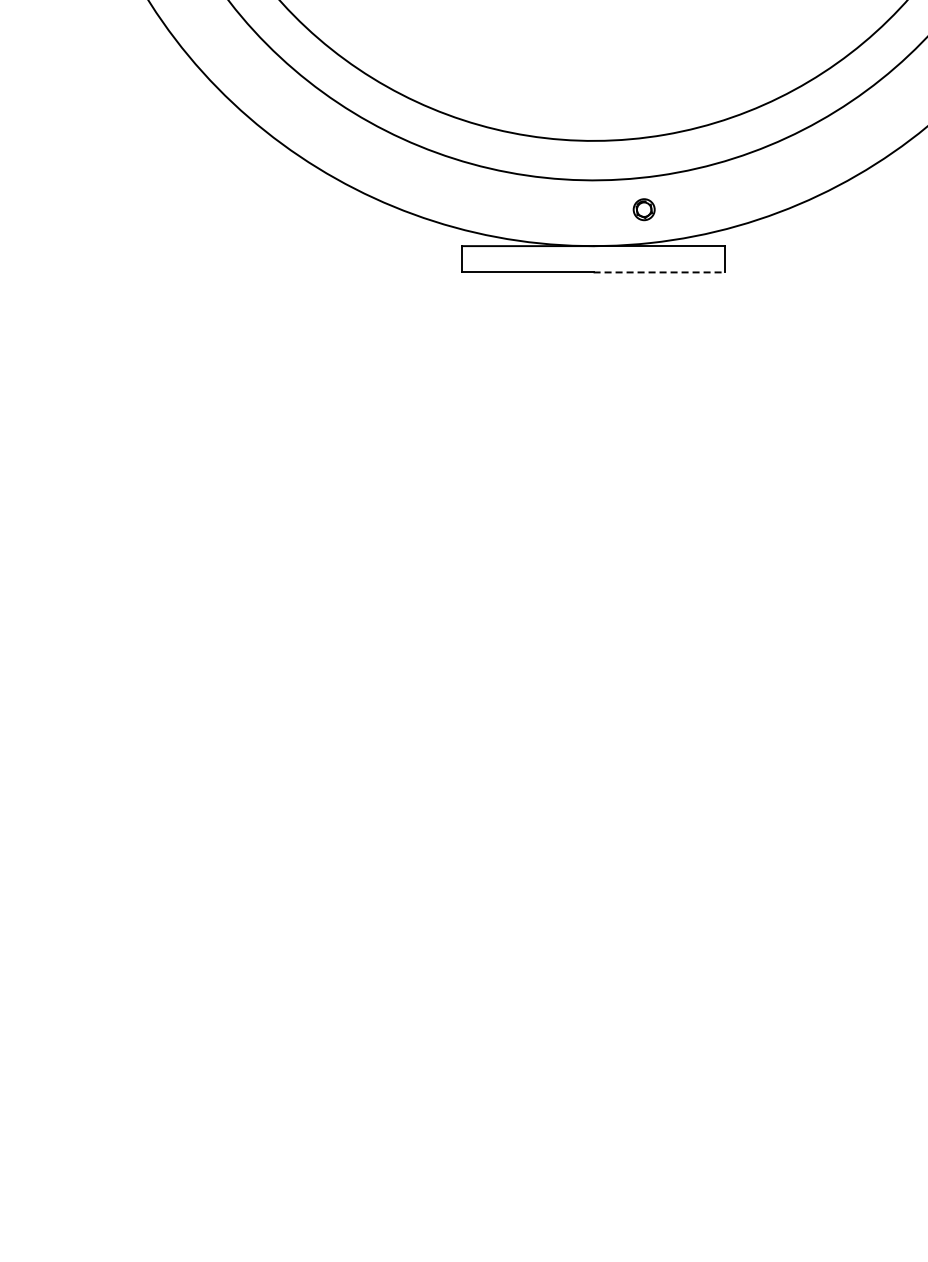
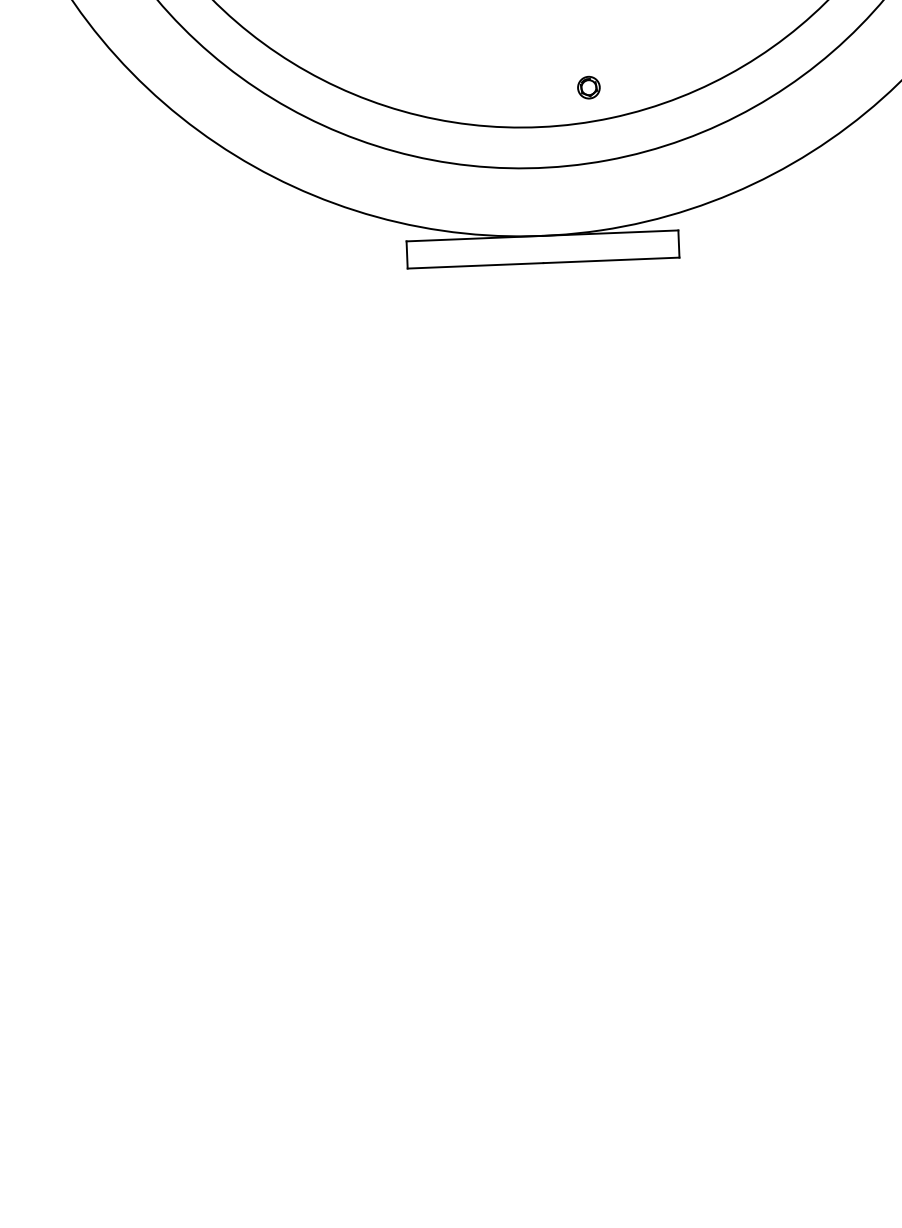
part: (643, 209) -> (588, 87), moved
line: (659, 272) -> (611, 260), dashed -> solid

